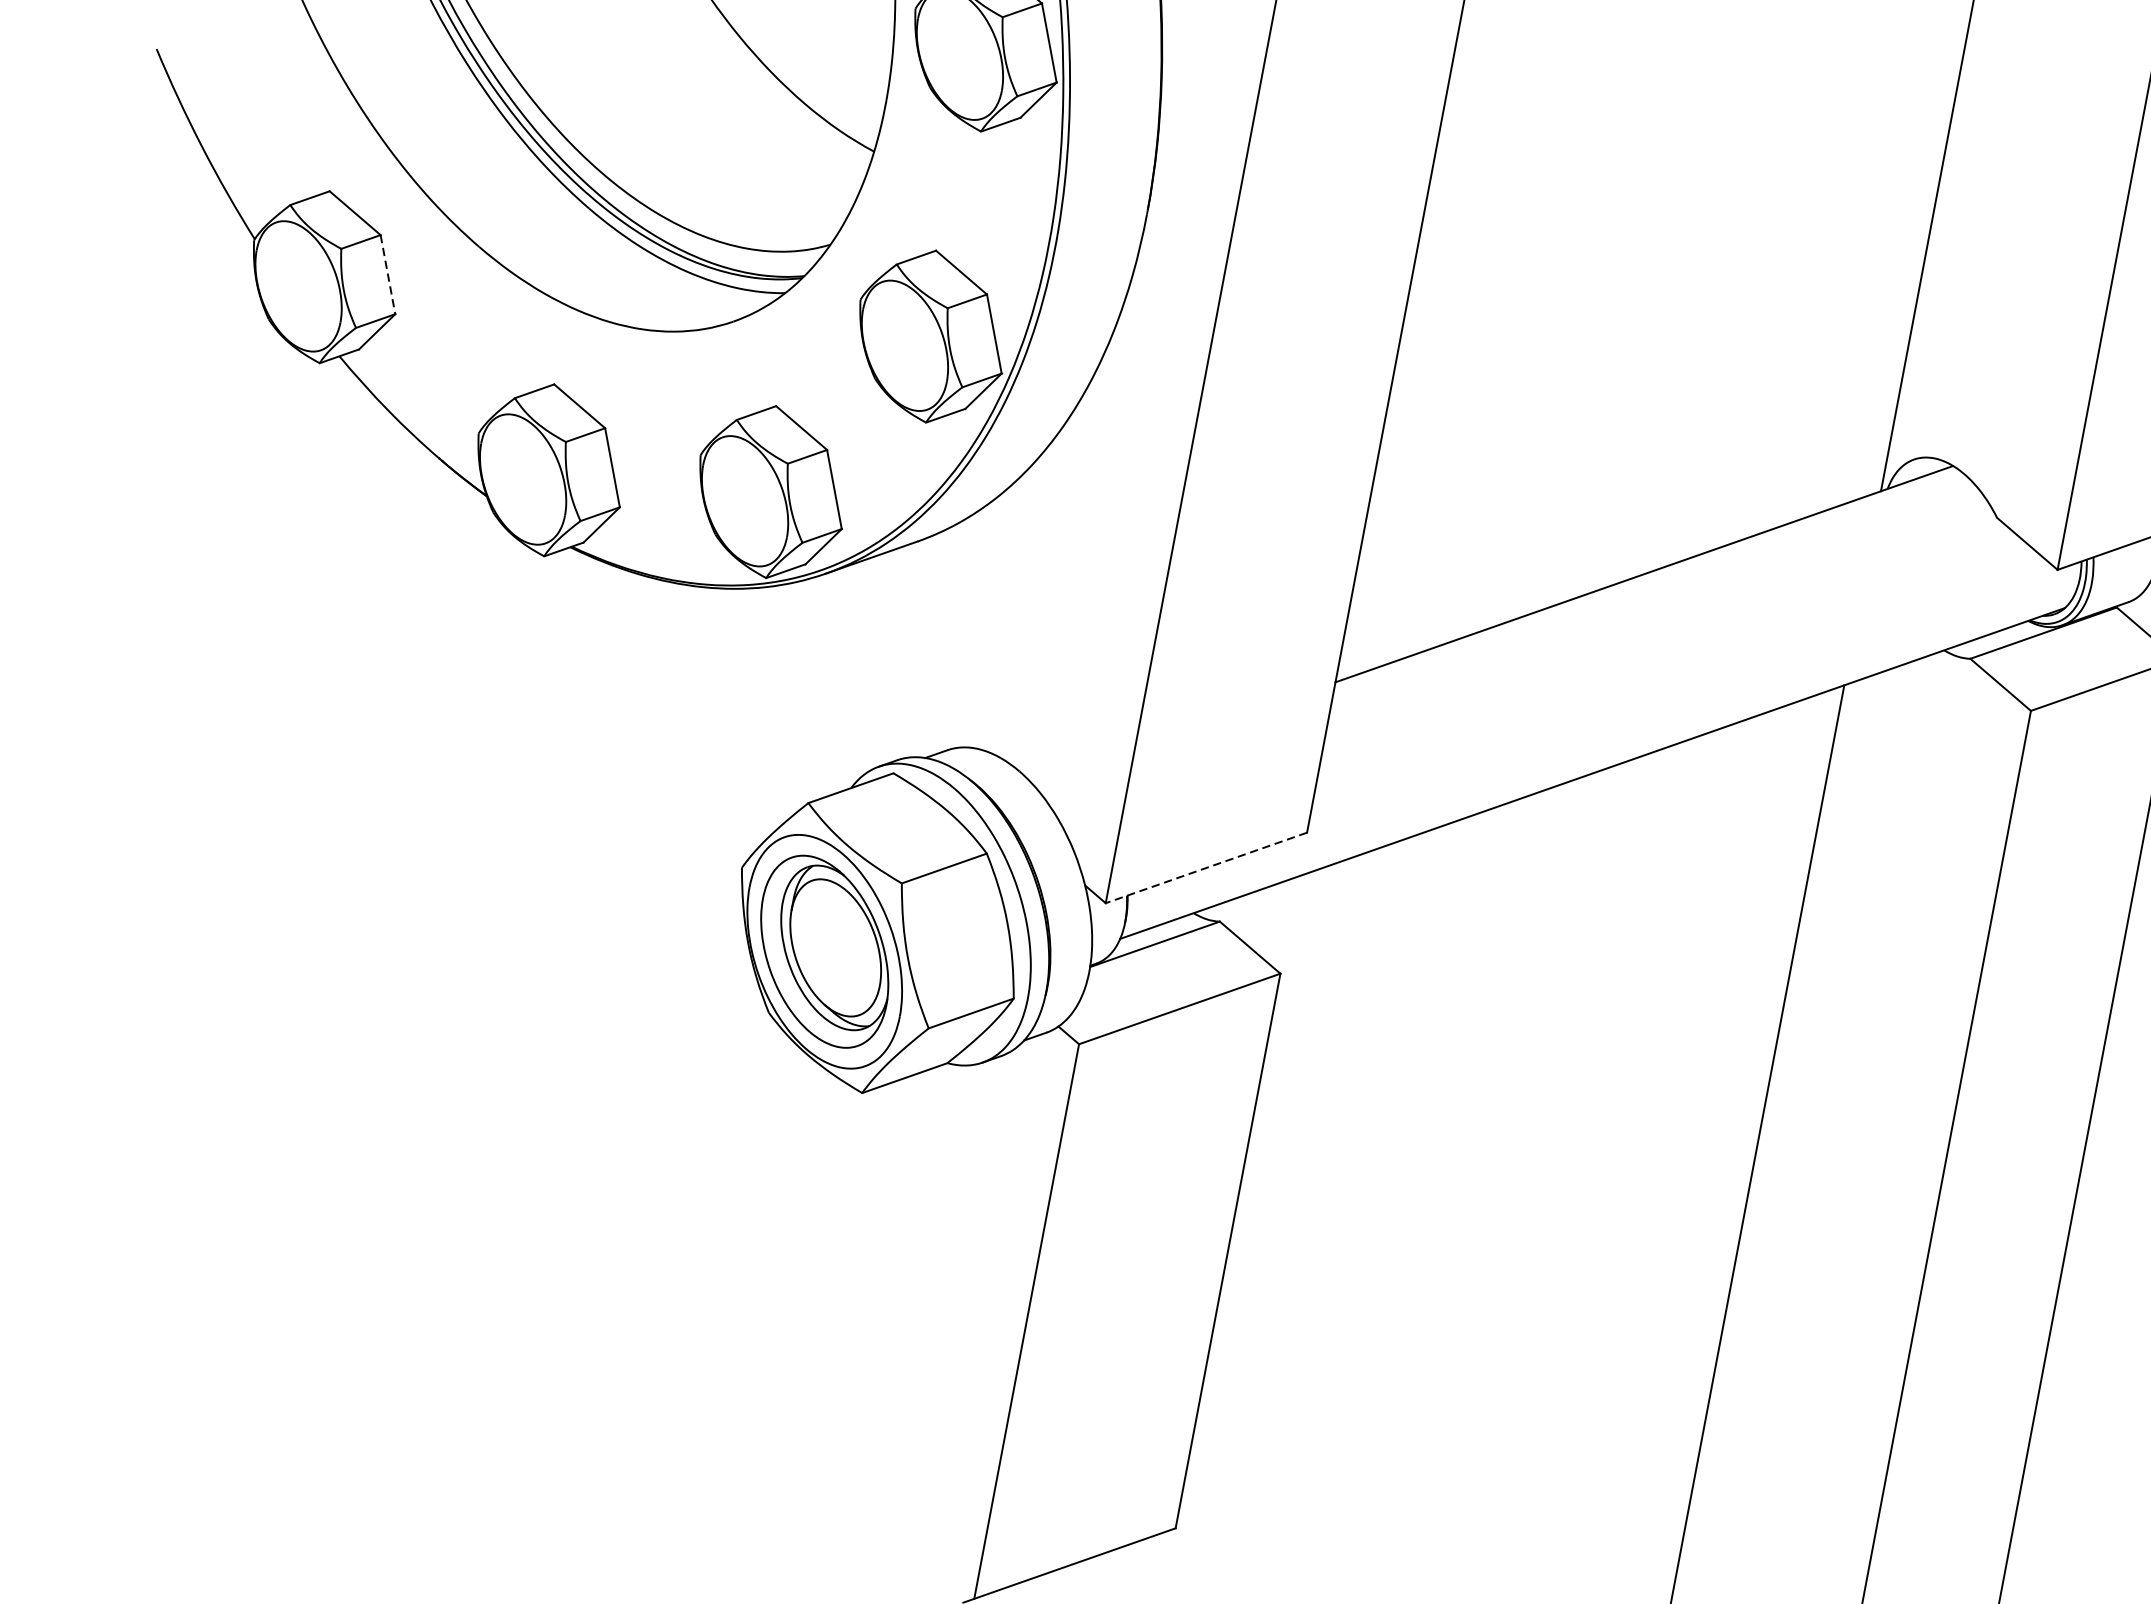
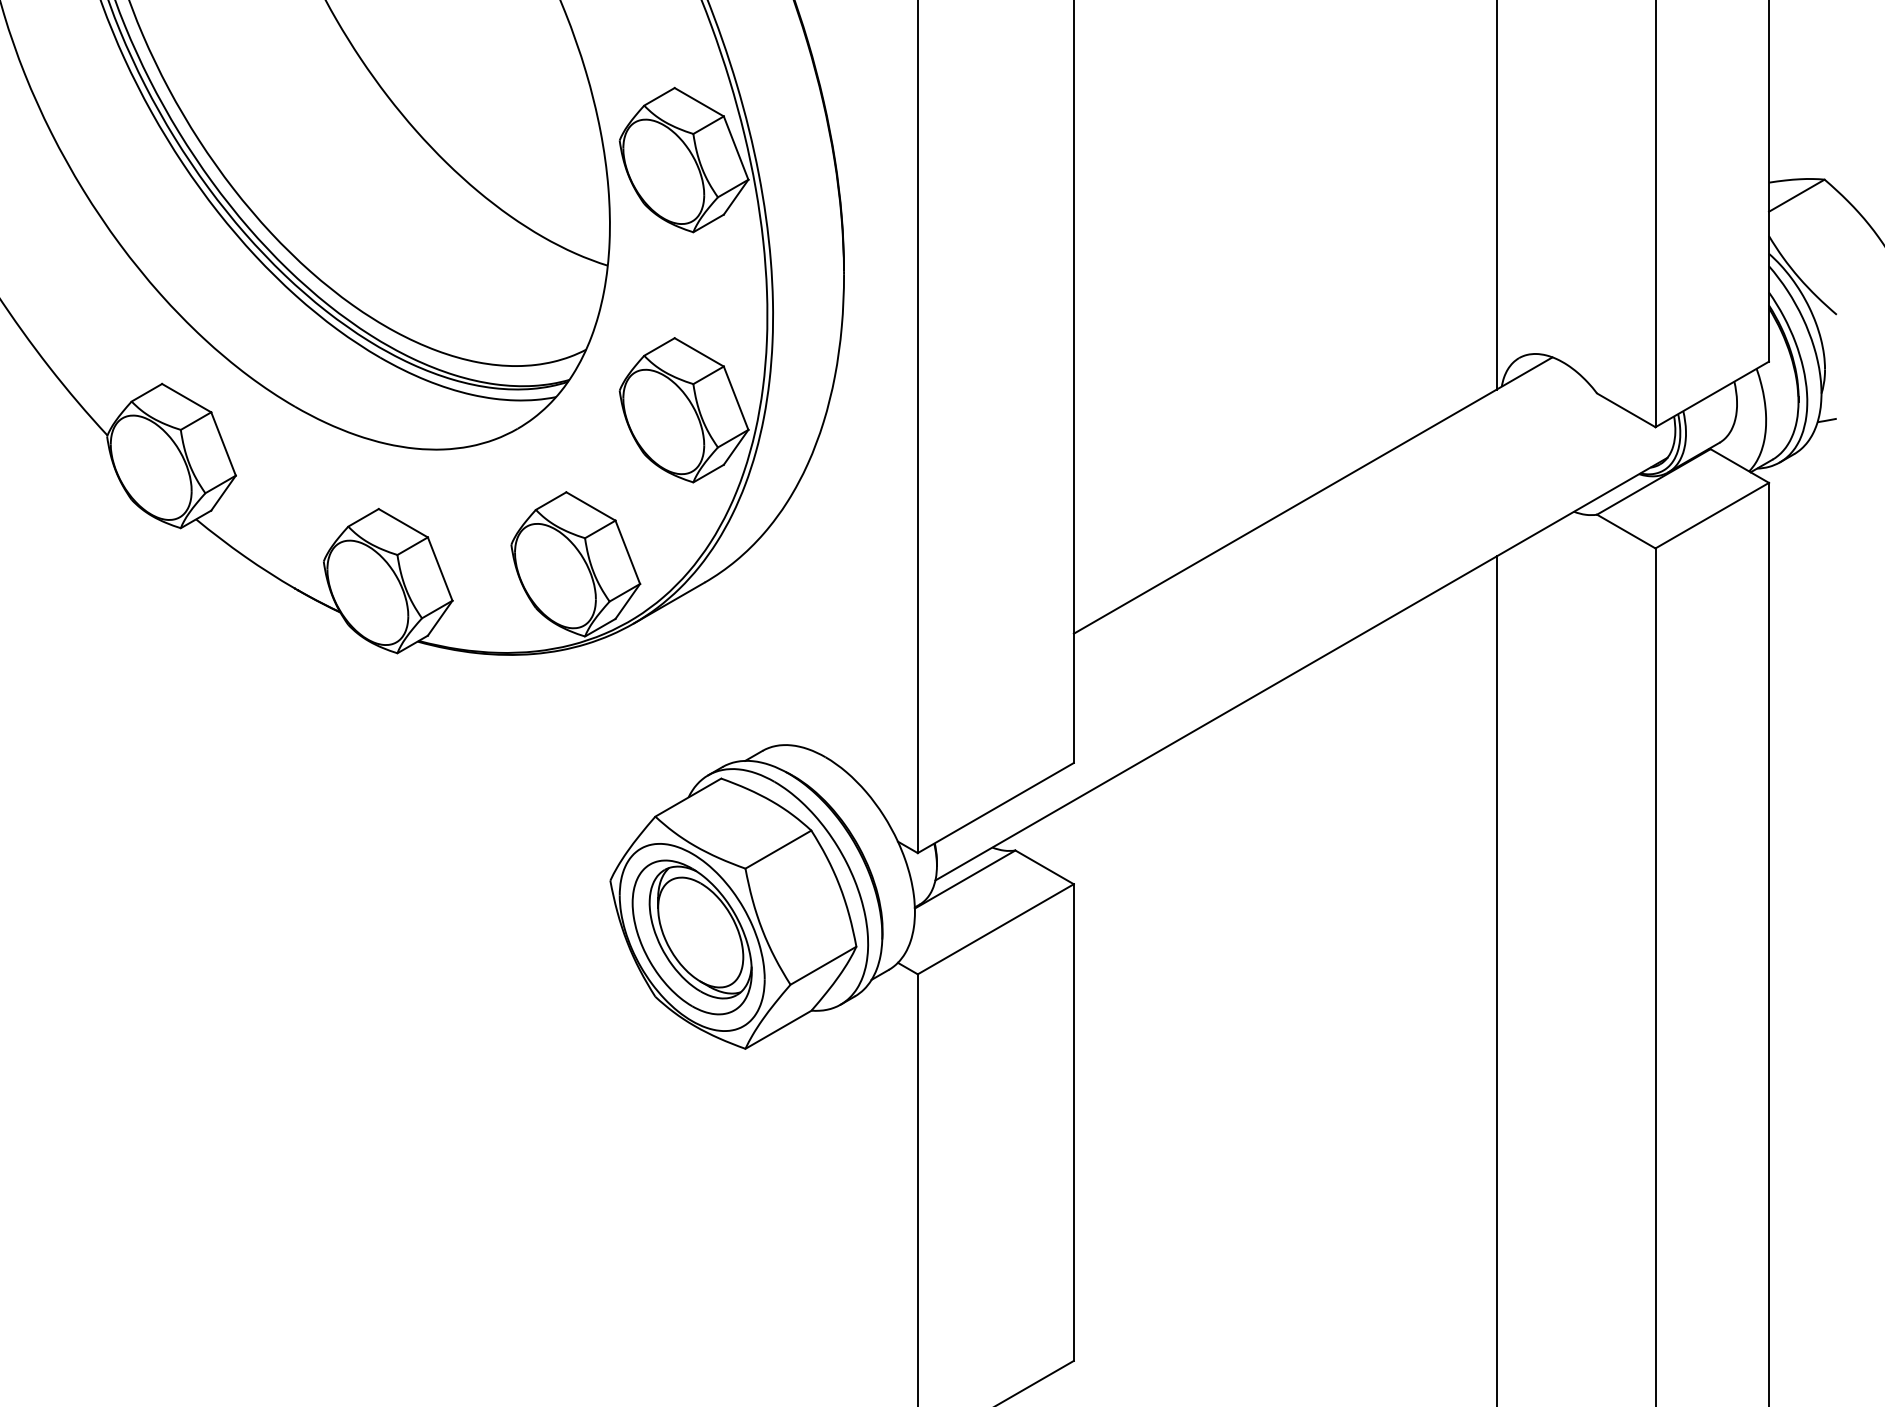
line: (387, 275) -> (223, 444), dashed -> solid
line: (1205, 868) -> (995, 808), dashed -> solid

